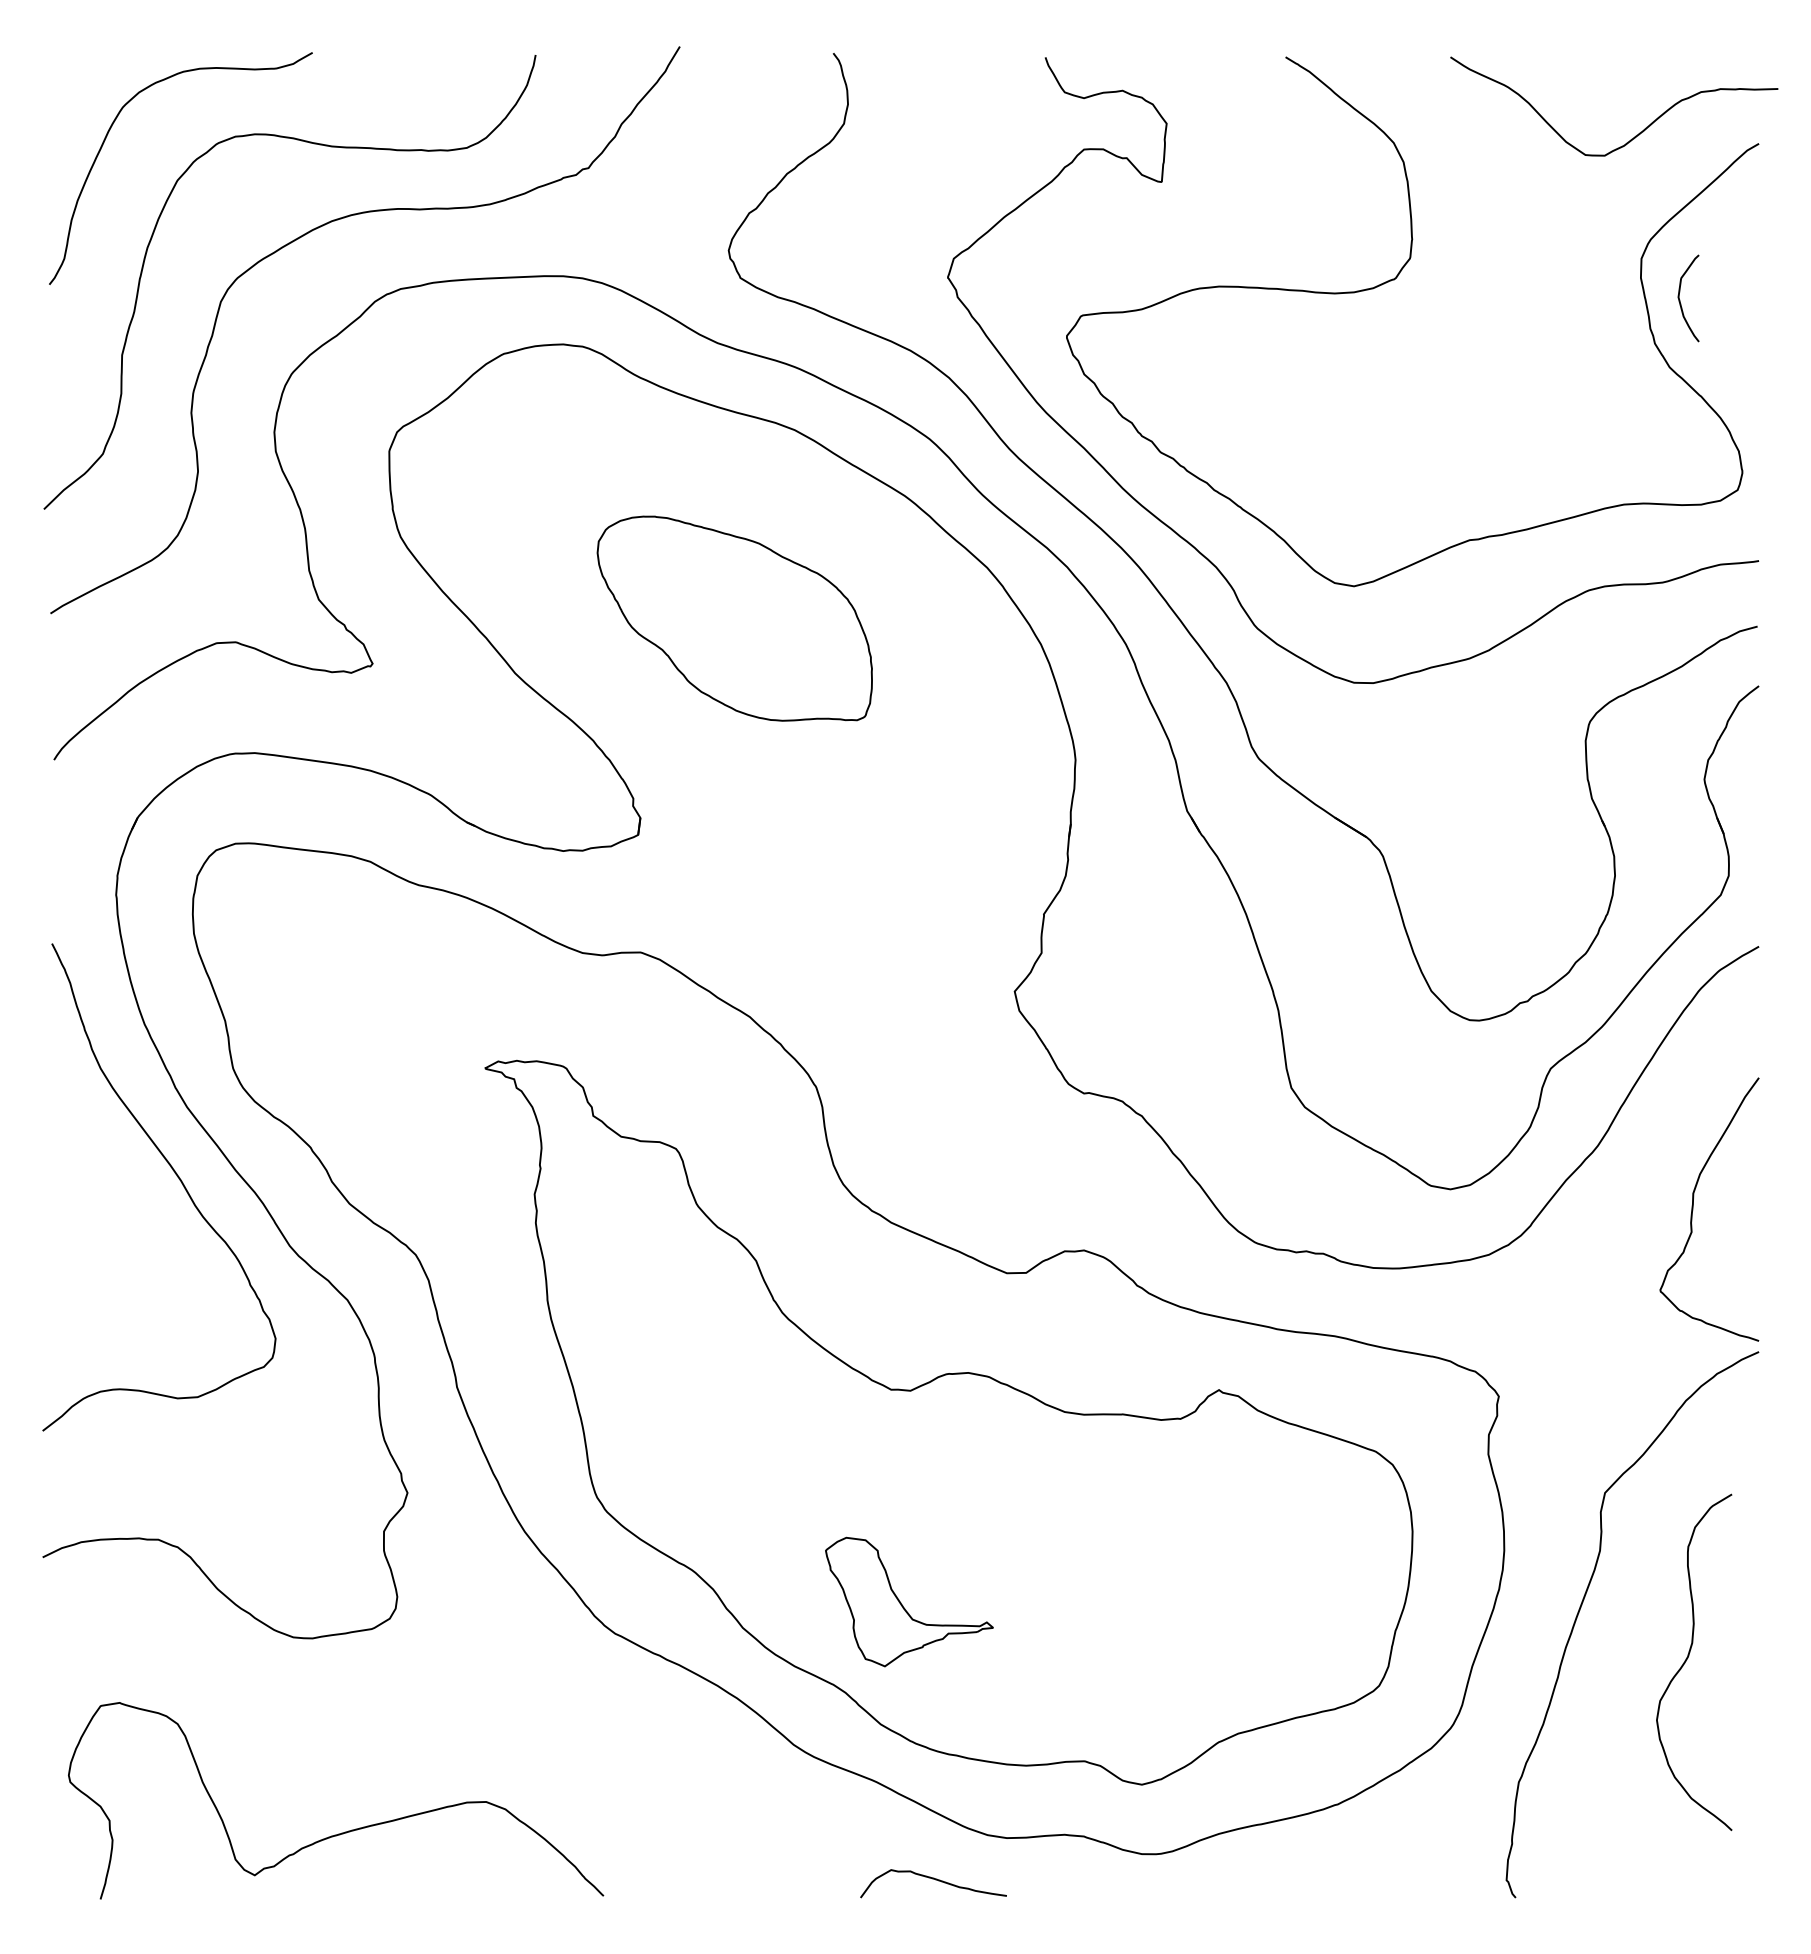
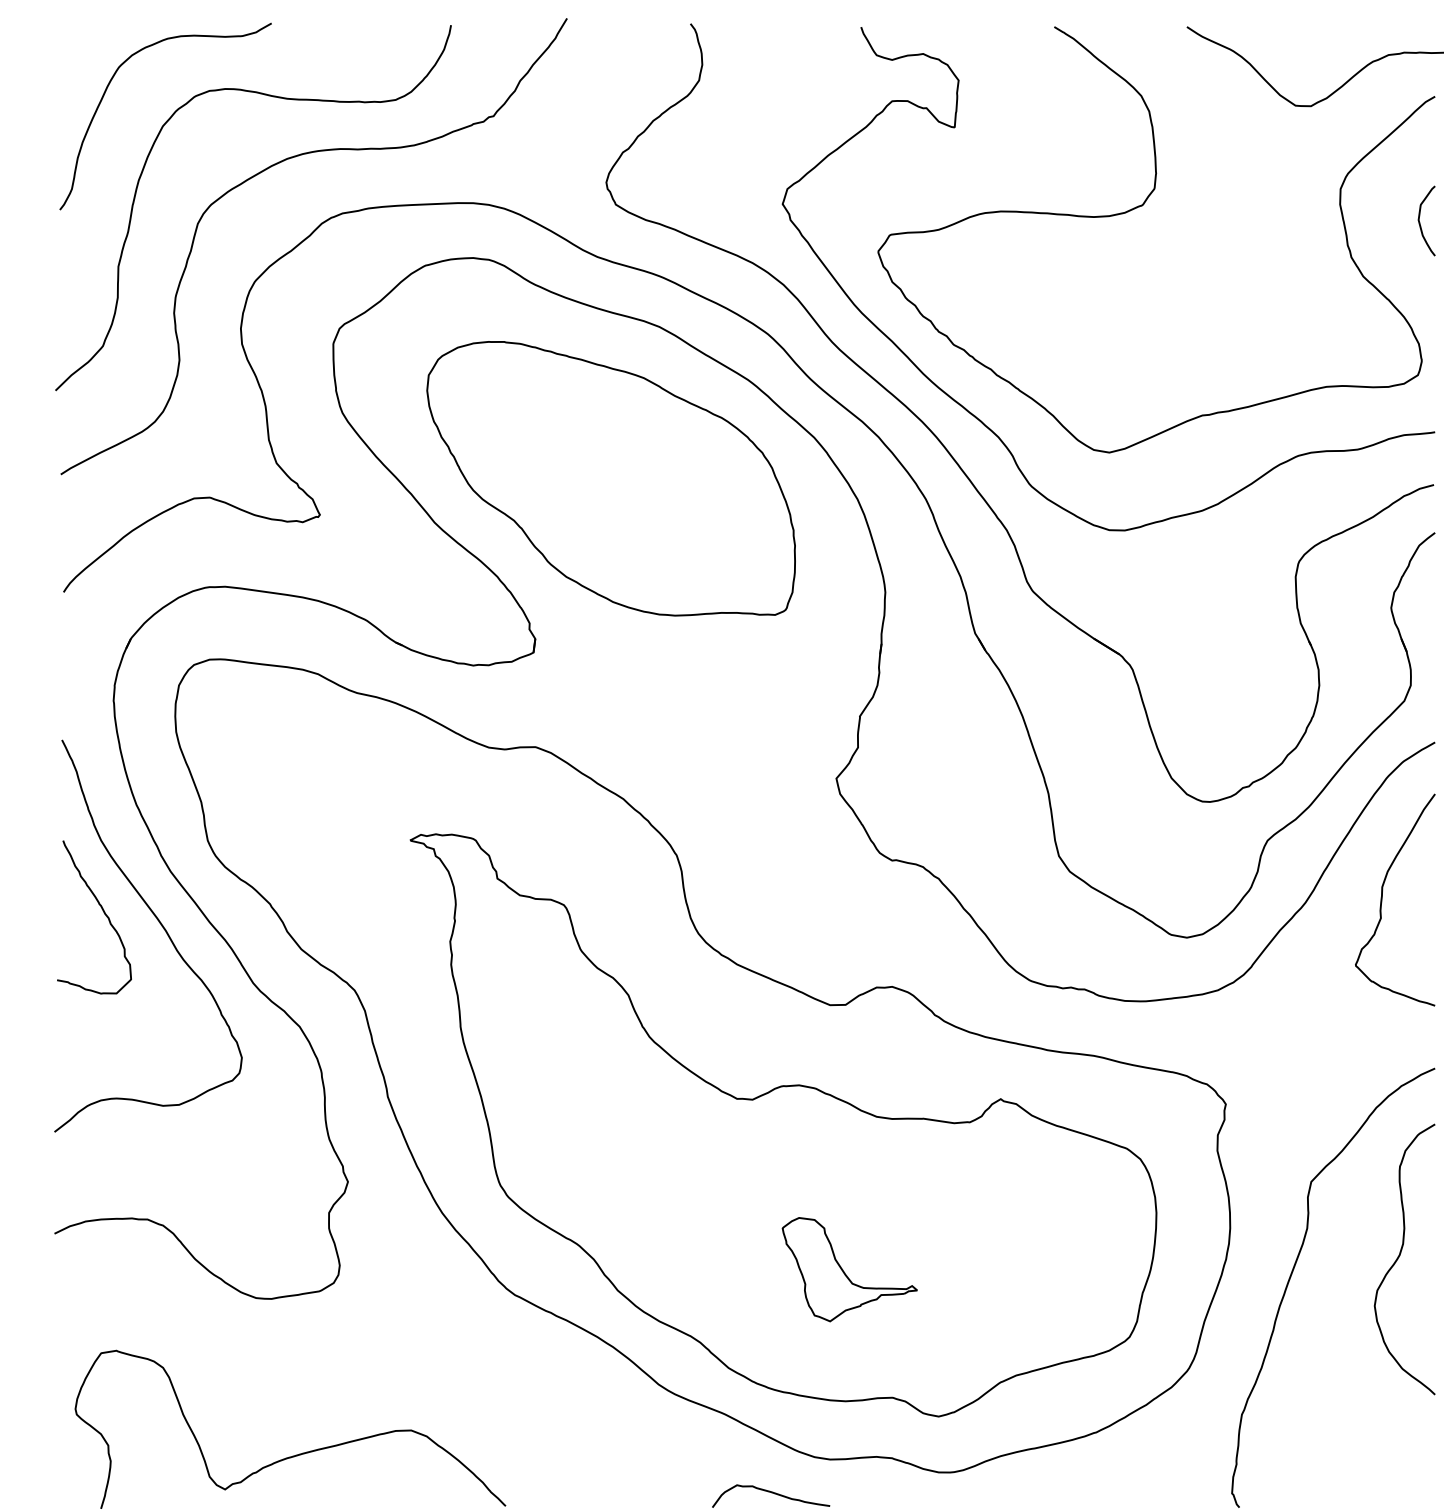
curve: (1680, 300) -> (1420, 222), moved
part: (734, 618) -> (611, 478), size x1.67
curve: (103, 1157) -> (103, 912), added
curve: (1693, 1209) -> (1382, 899), moved
part: (903, 1605) -> (845, 1272), moved
curve: (1688, 1658) -> (1400, 1256), moved

